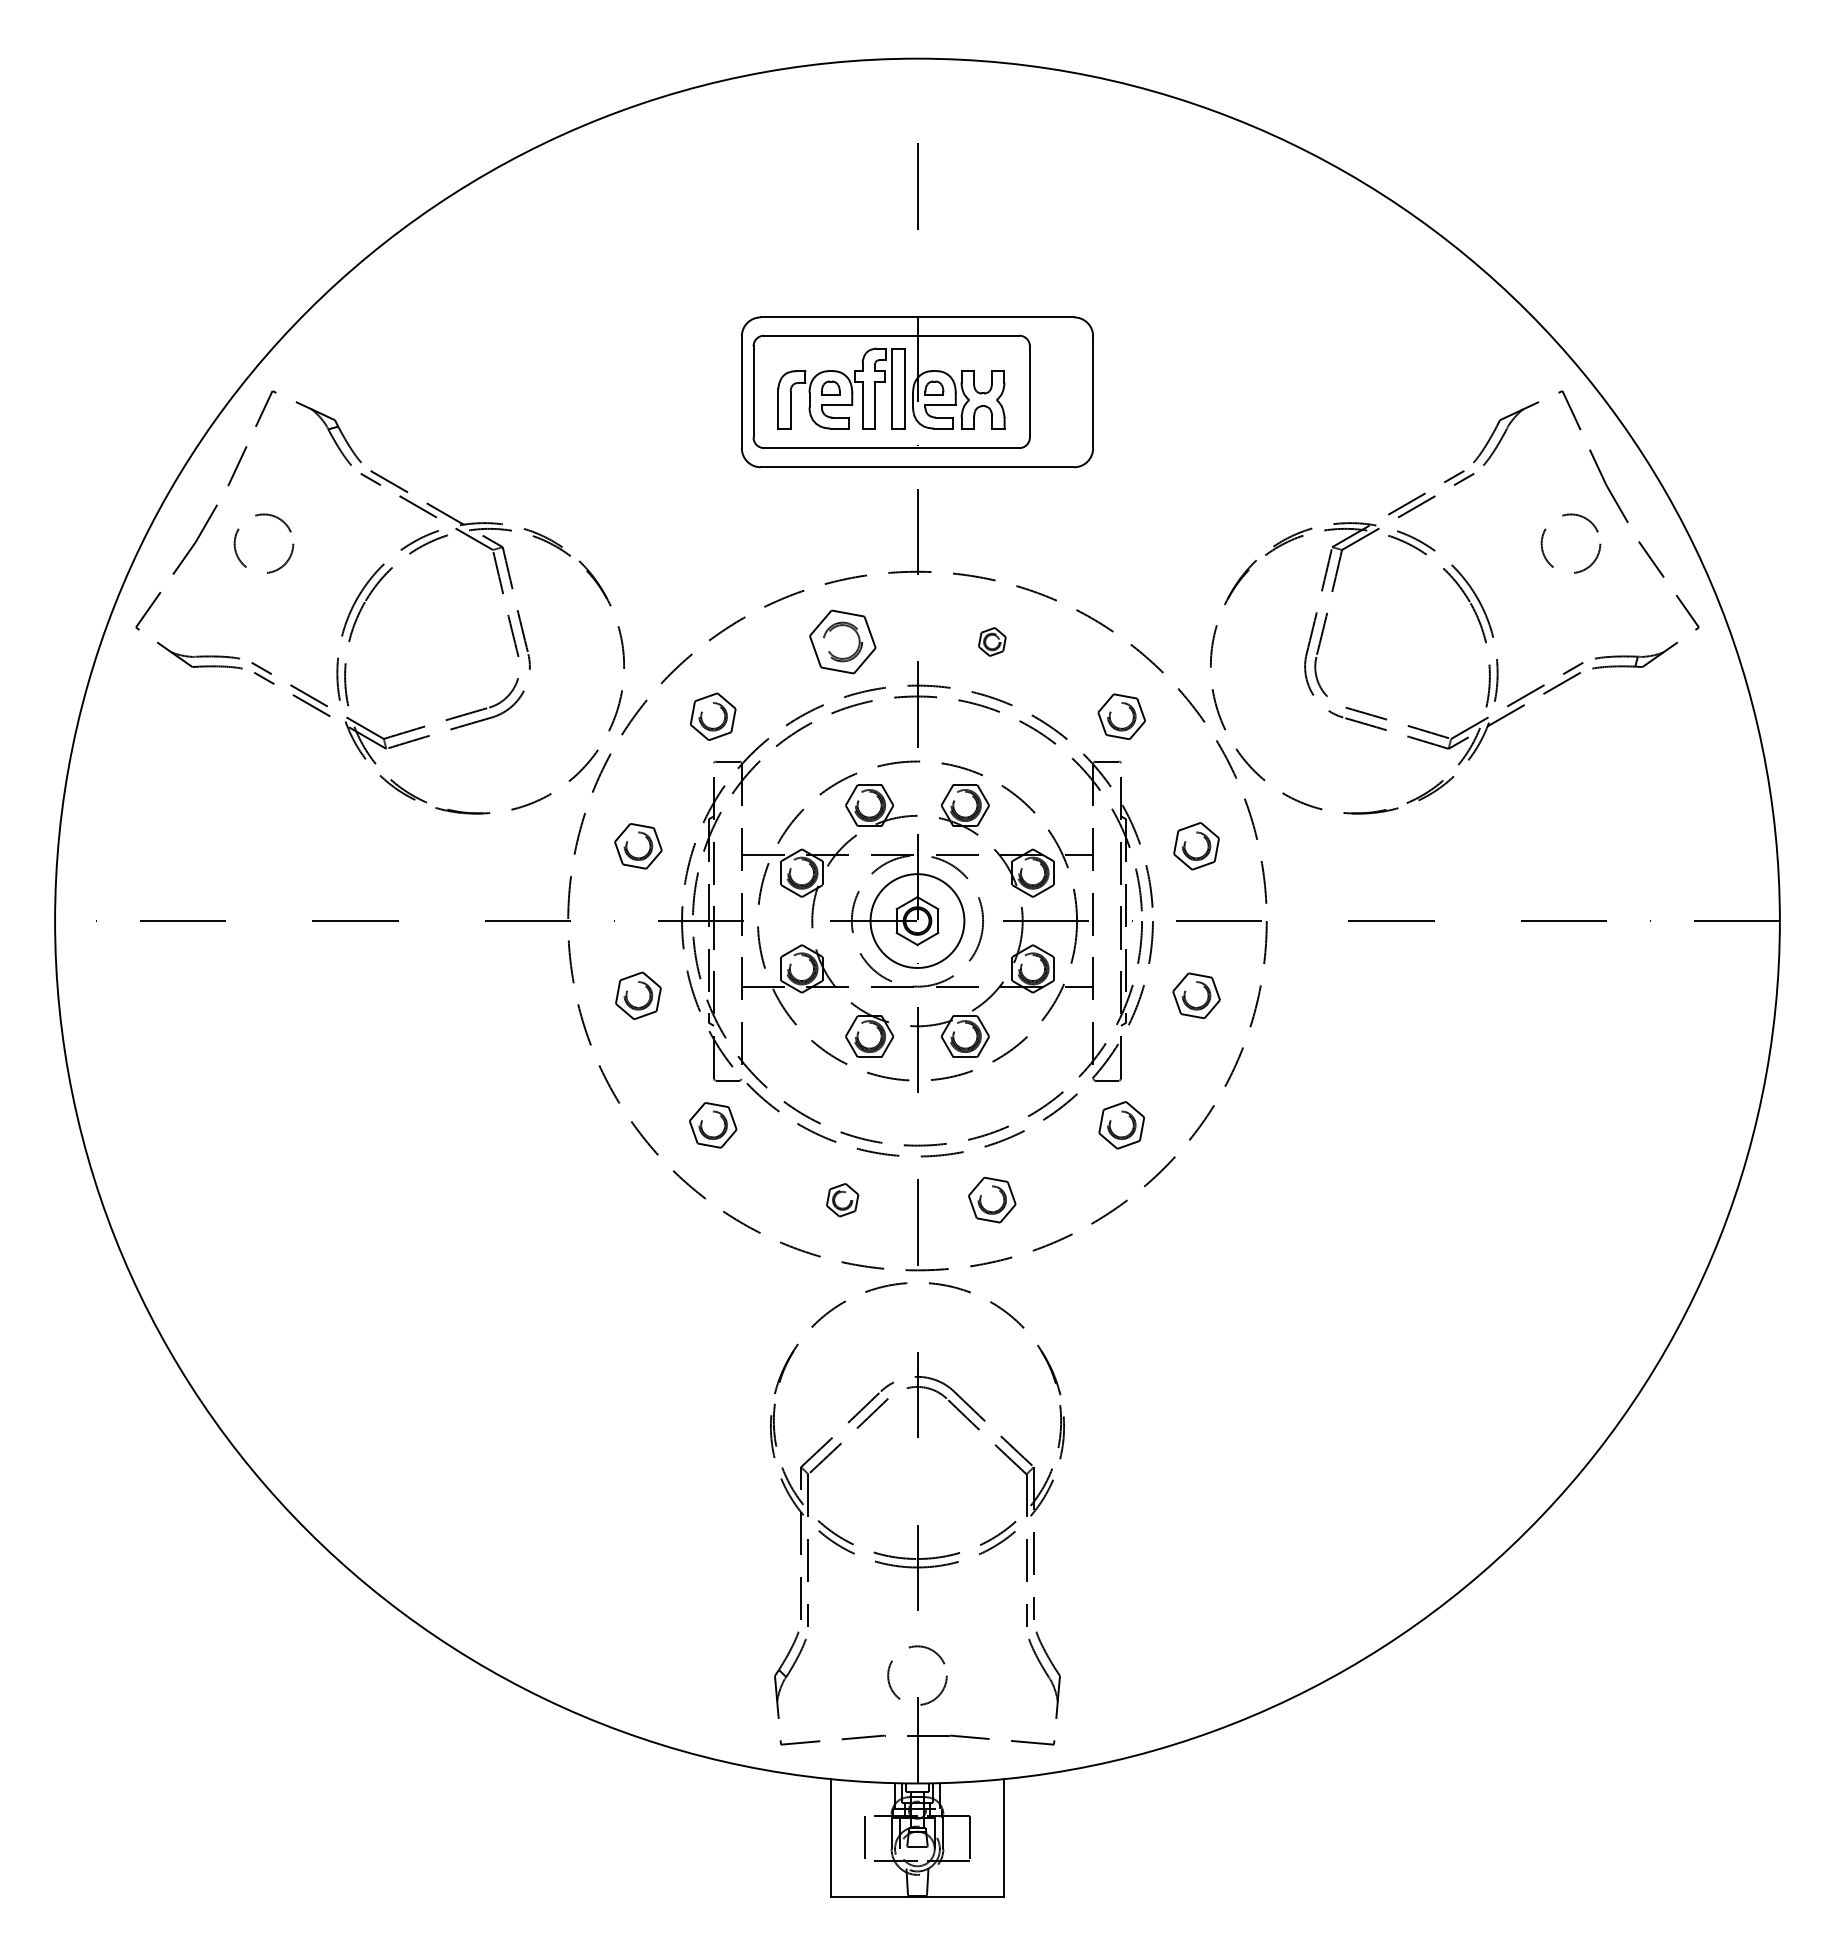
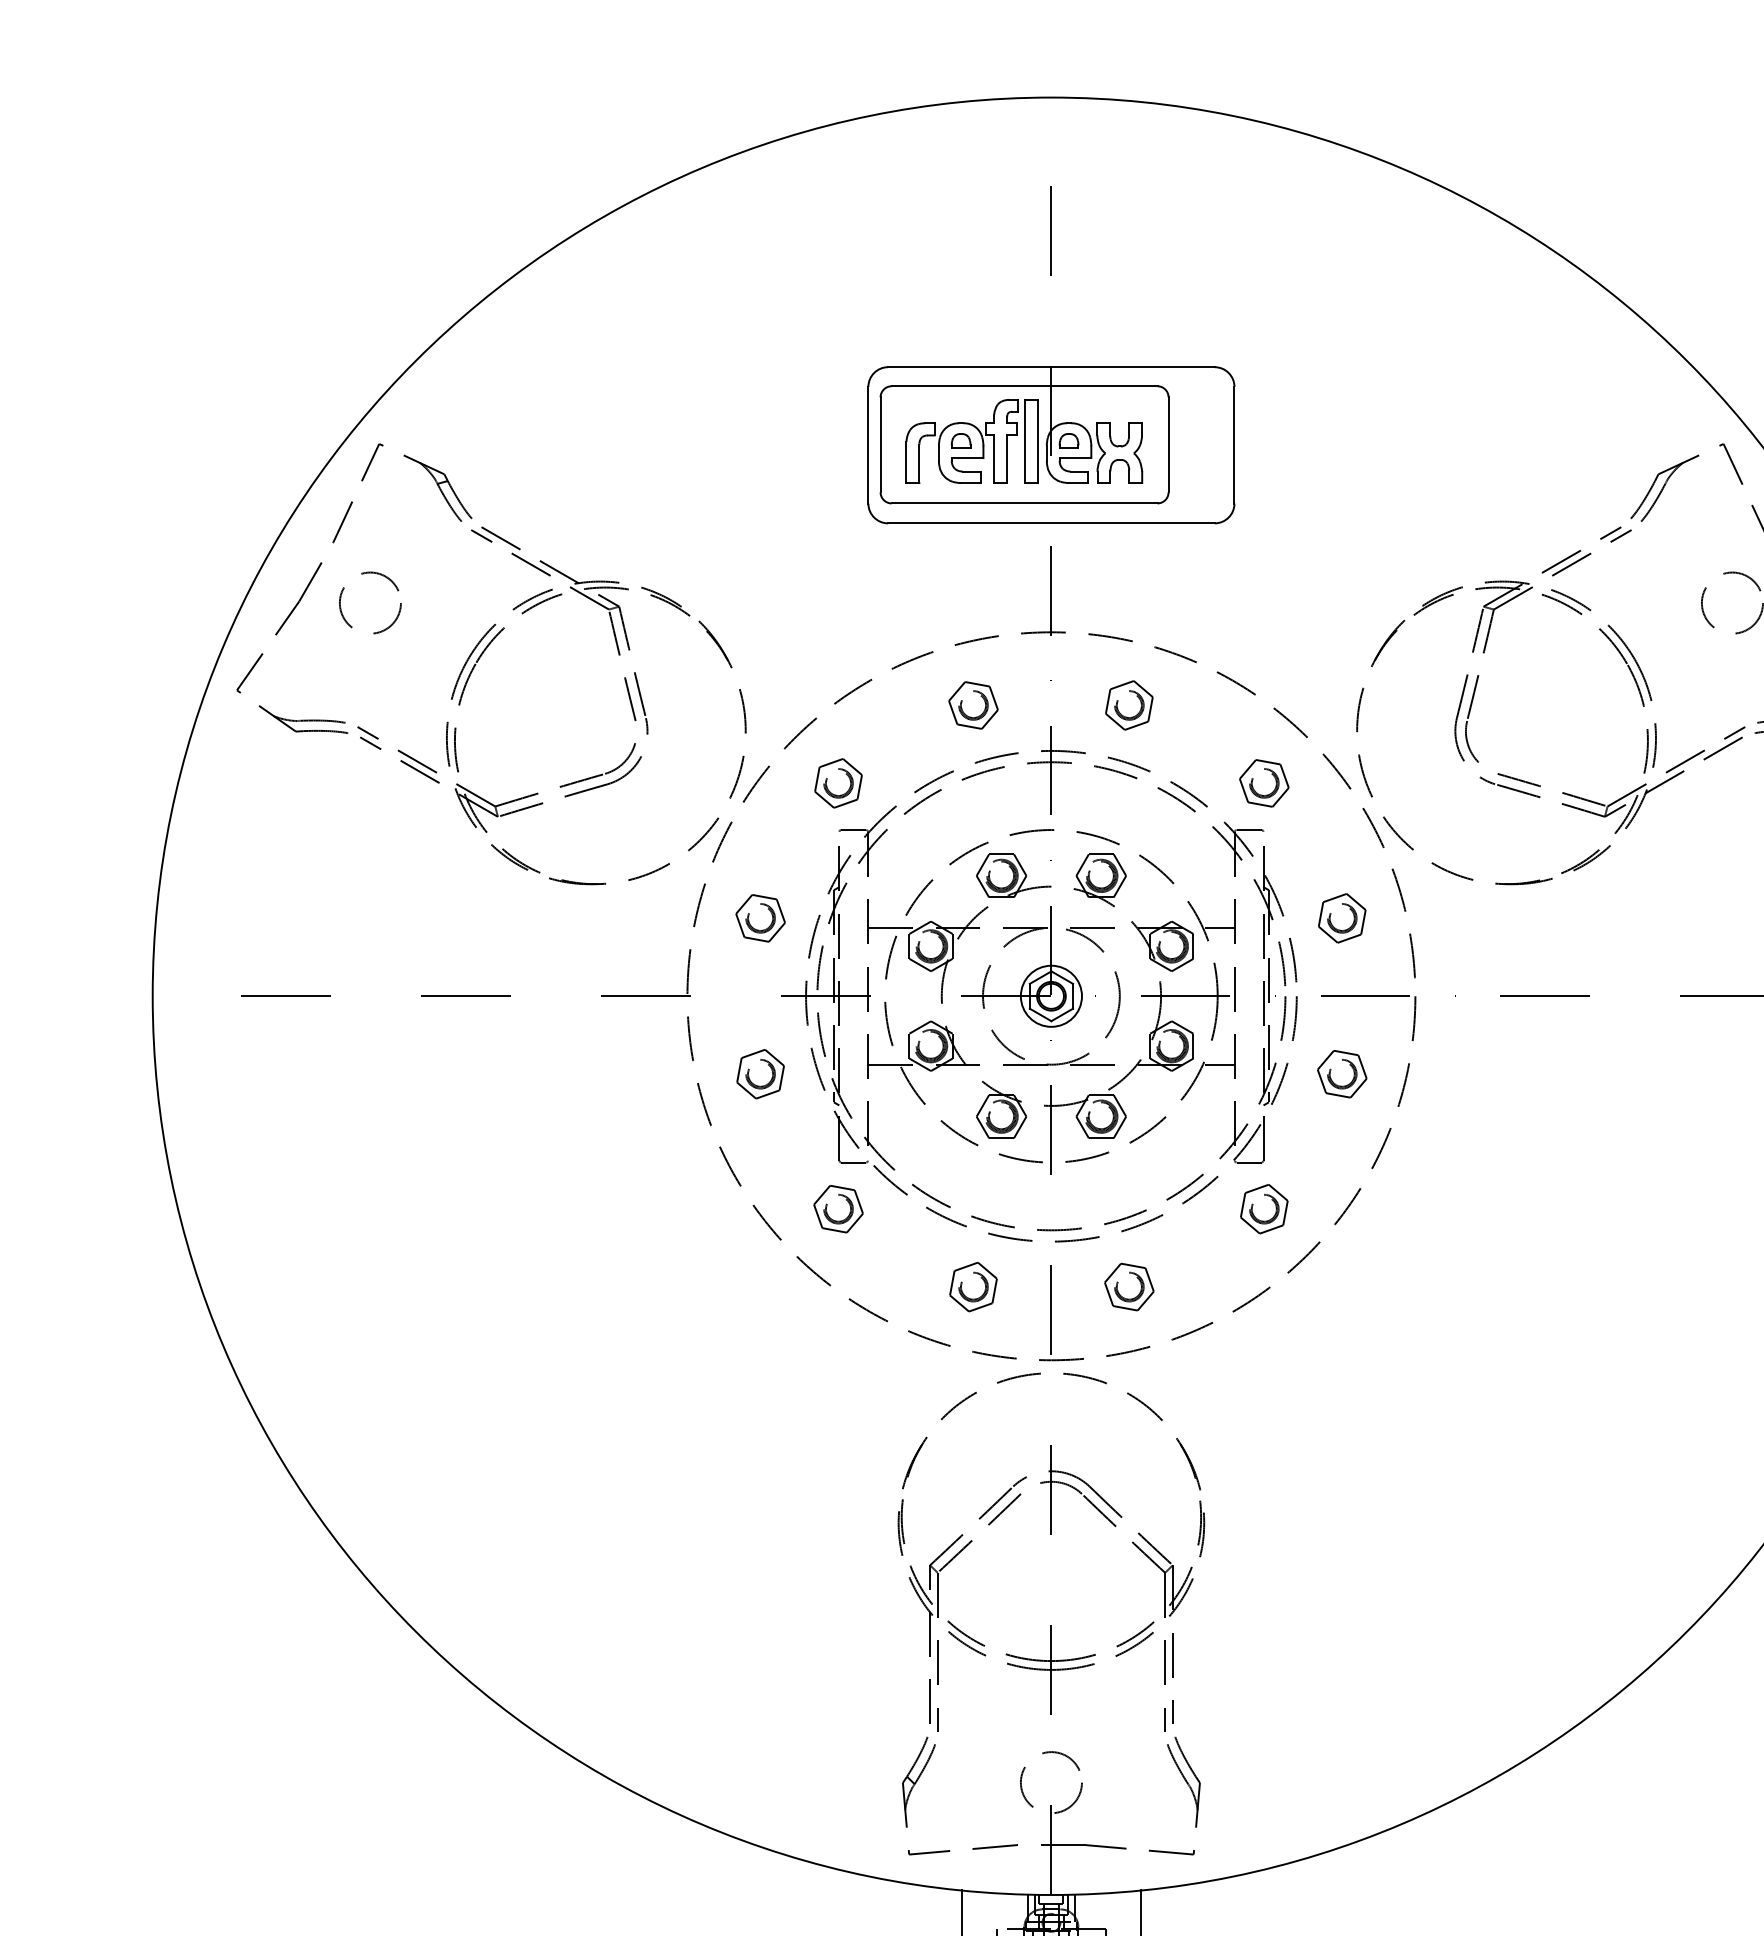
part: (842, 641) -> (973, 704), size x0.71
part: (992, 641) -> (1129, 704), size x1.67
circle: (917, 920) -> (1051, 995), size x0.62
part: (842, 1200) -> (973, 1287), size x1.43

